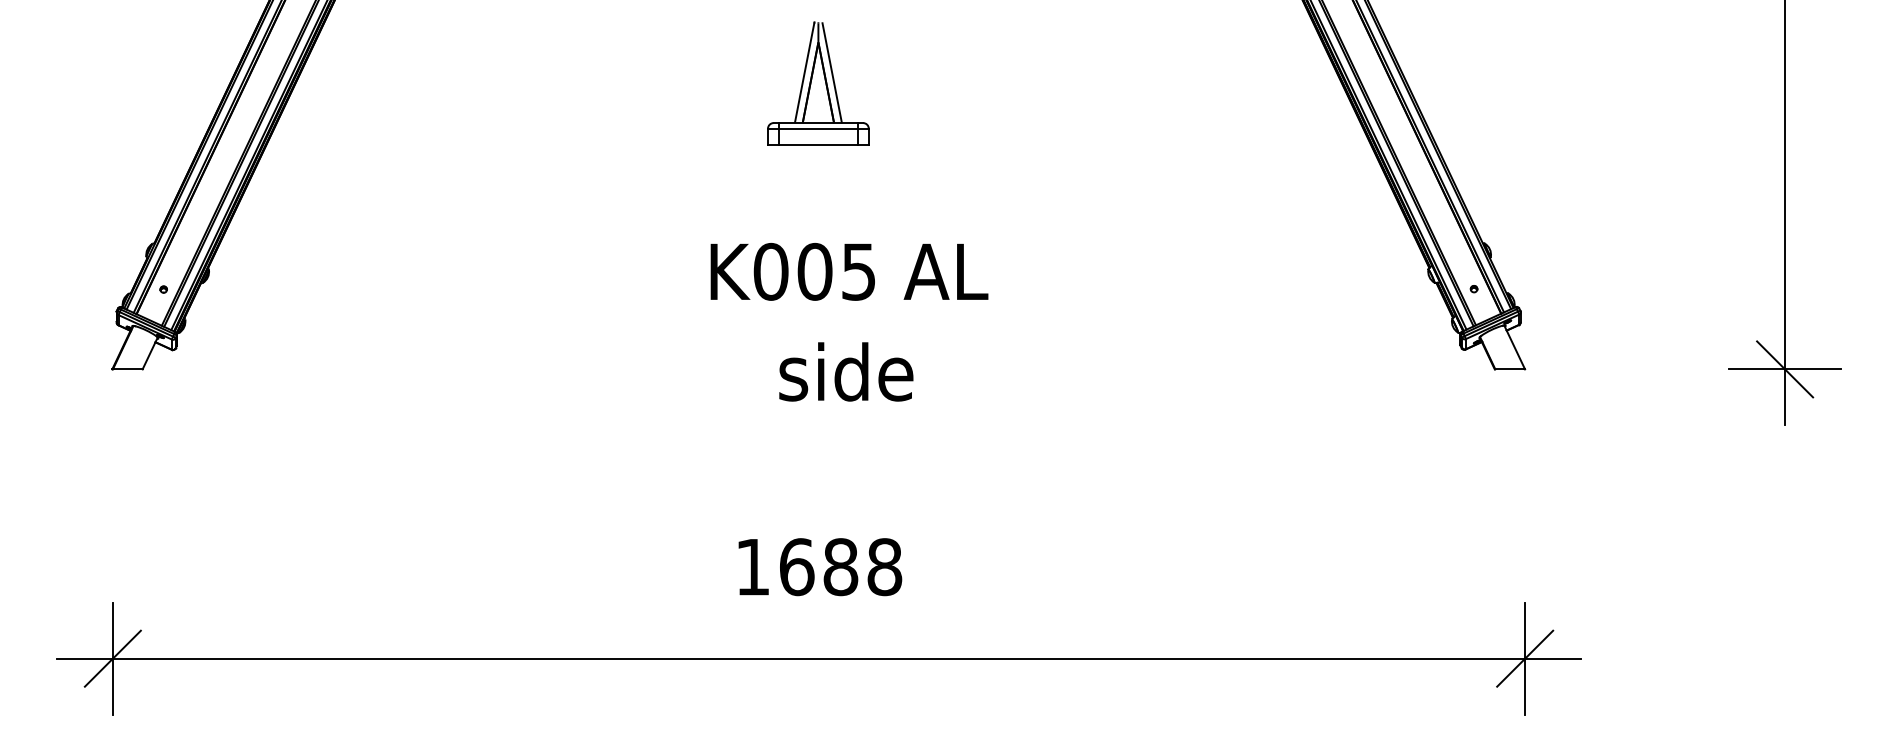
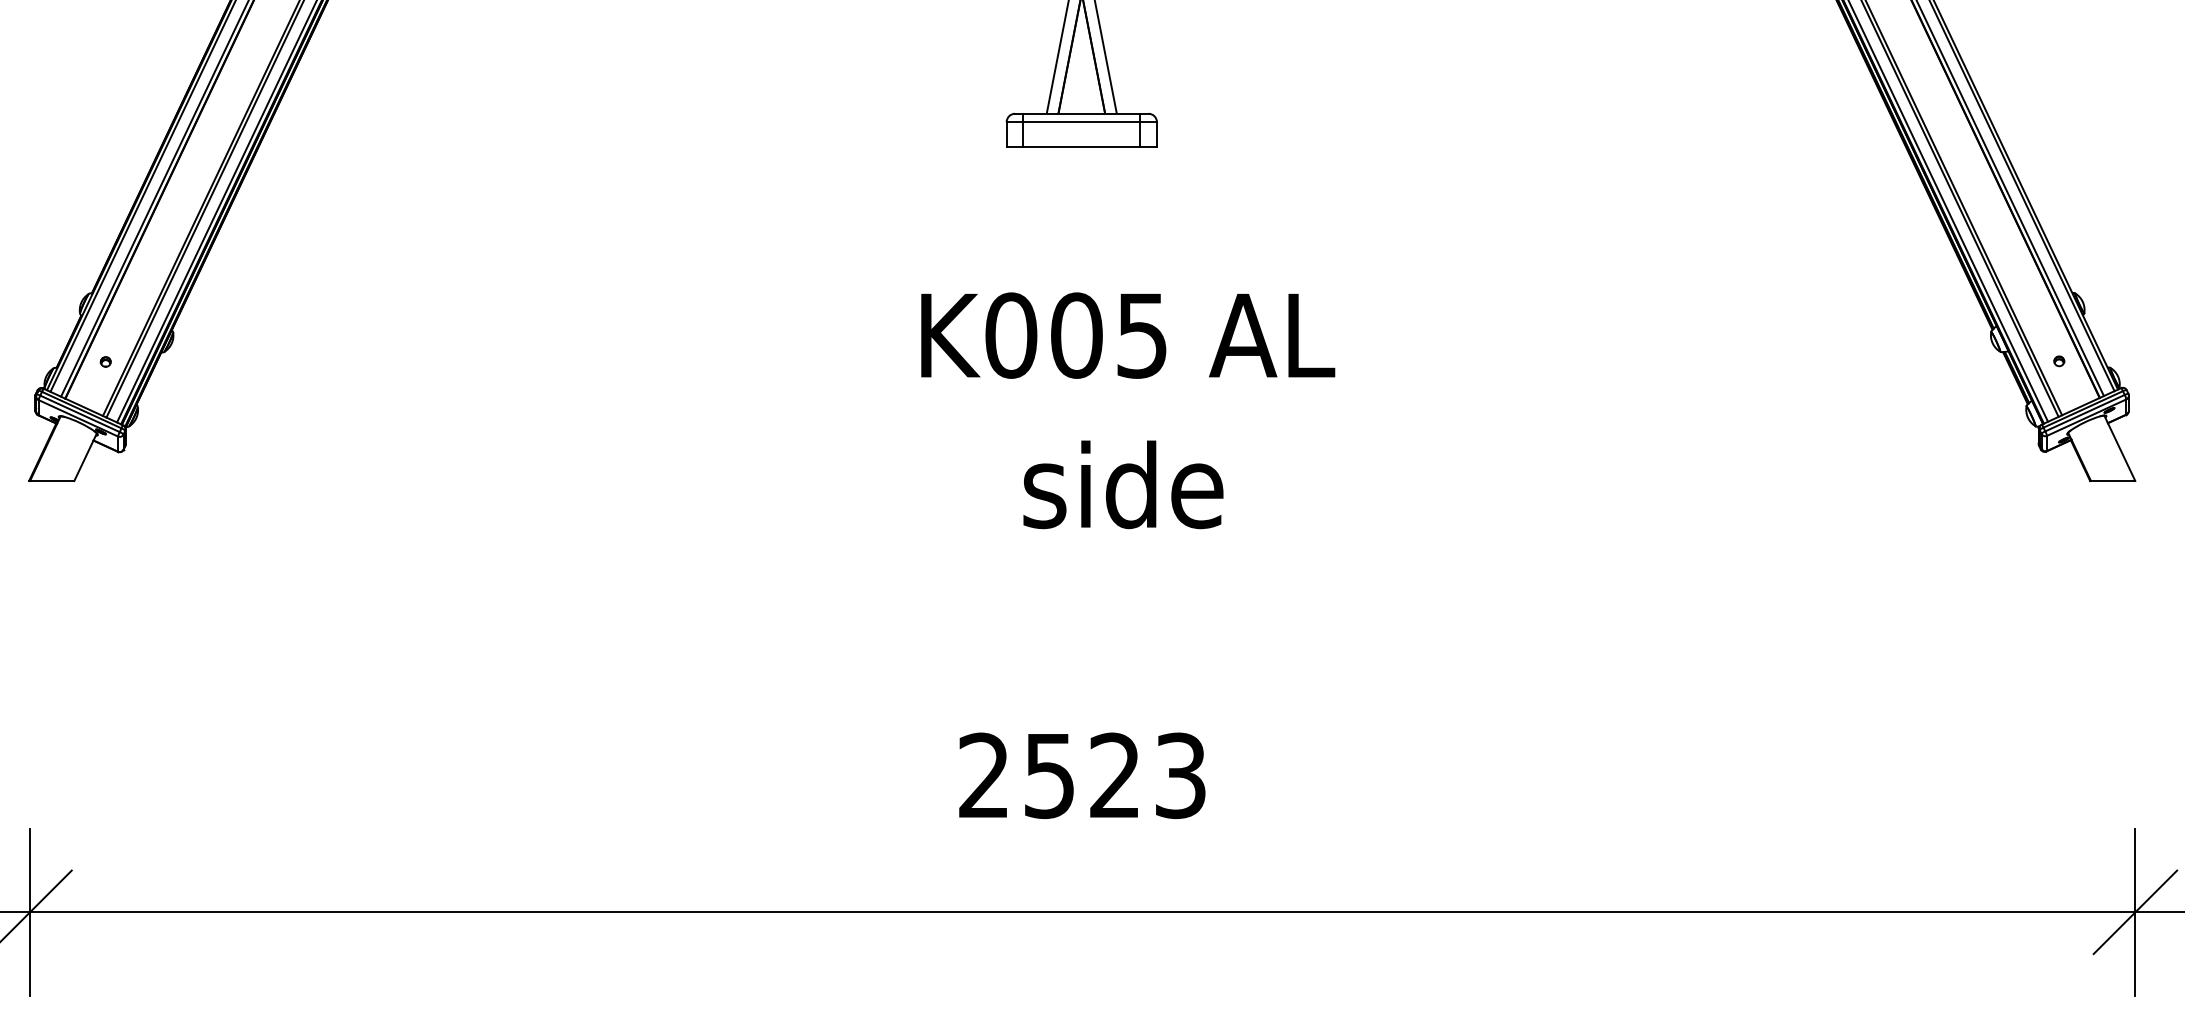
text: (819, 567) -> (1083, 776), 1688 -> 2523

